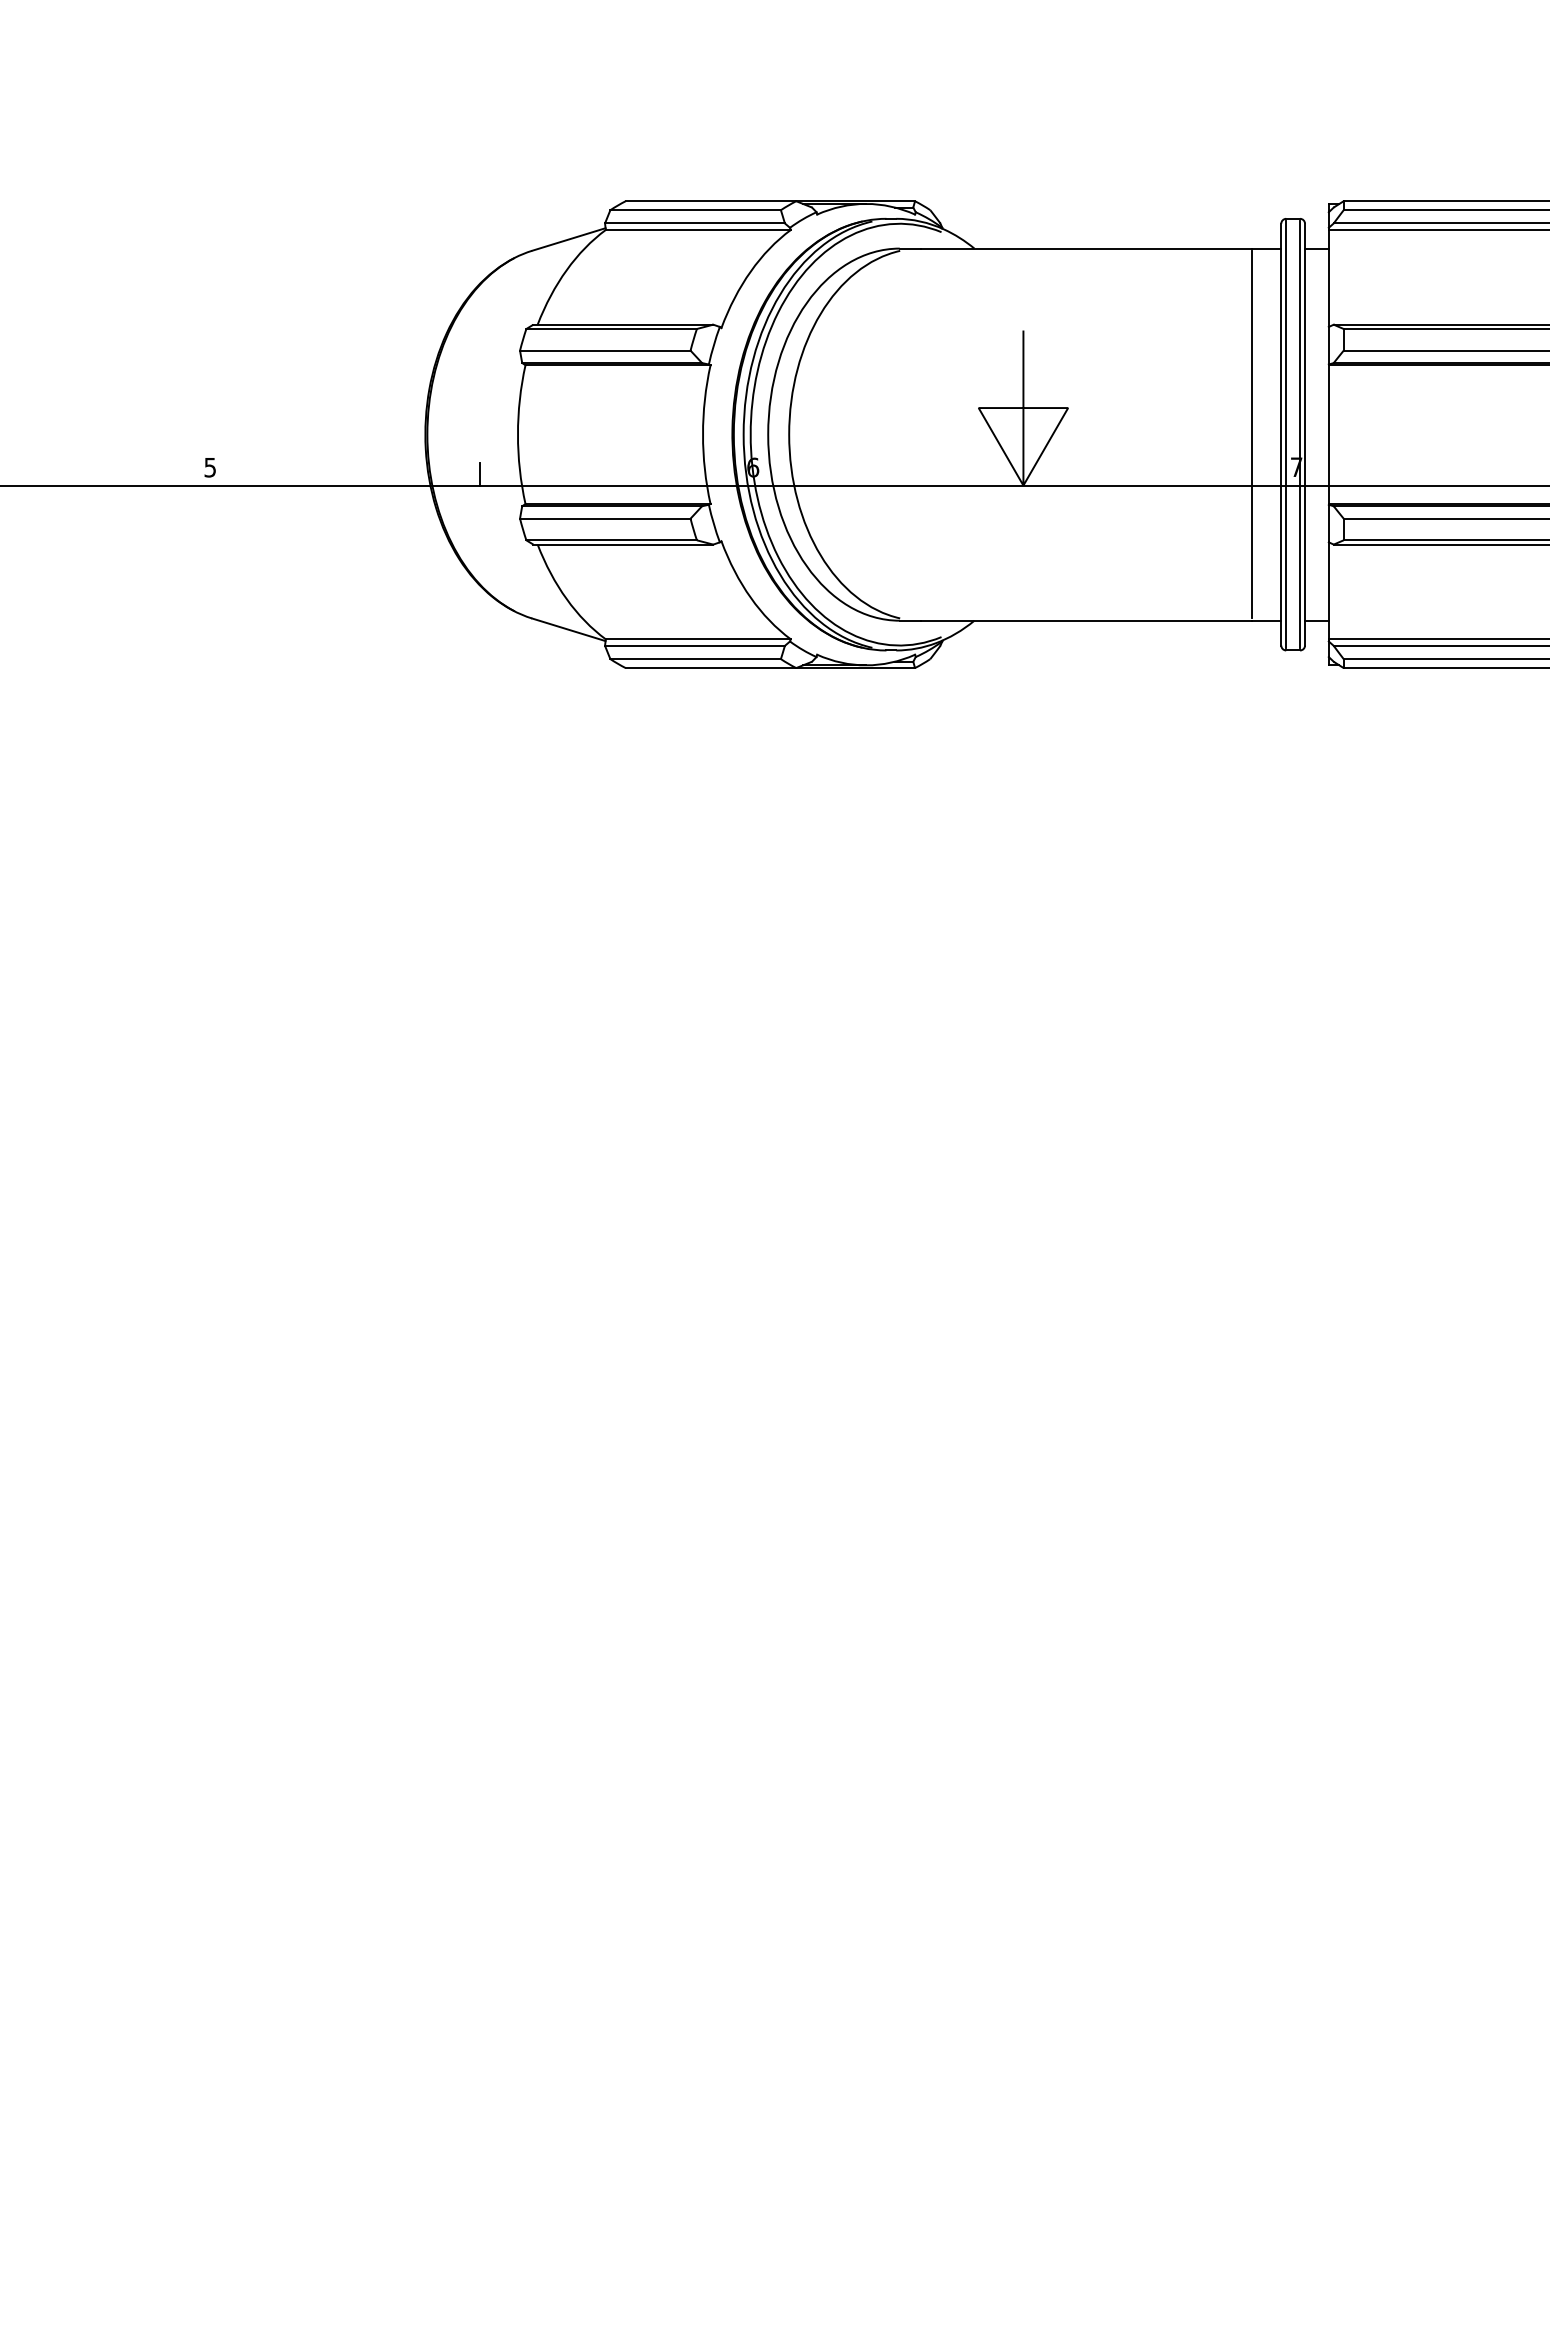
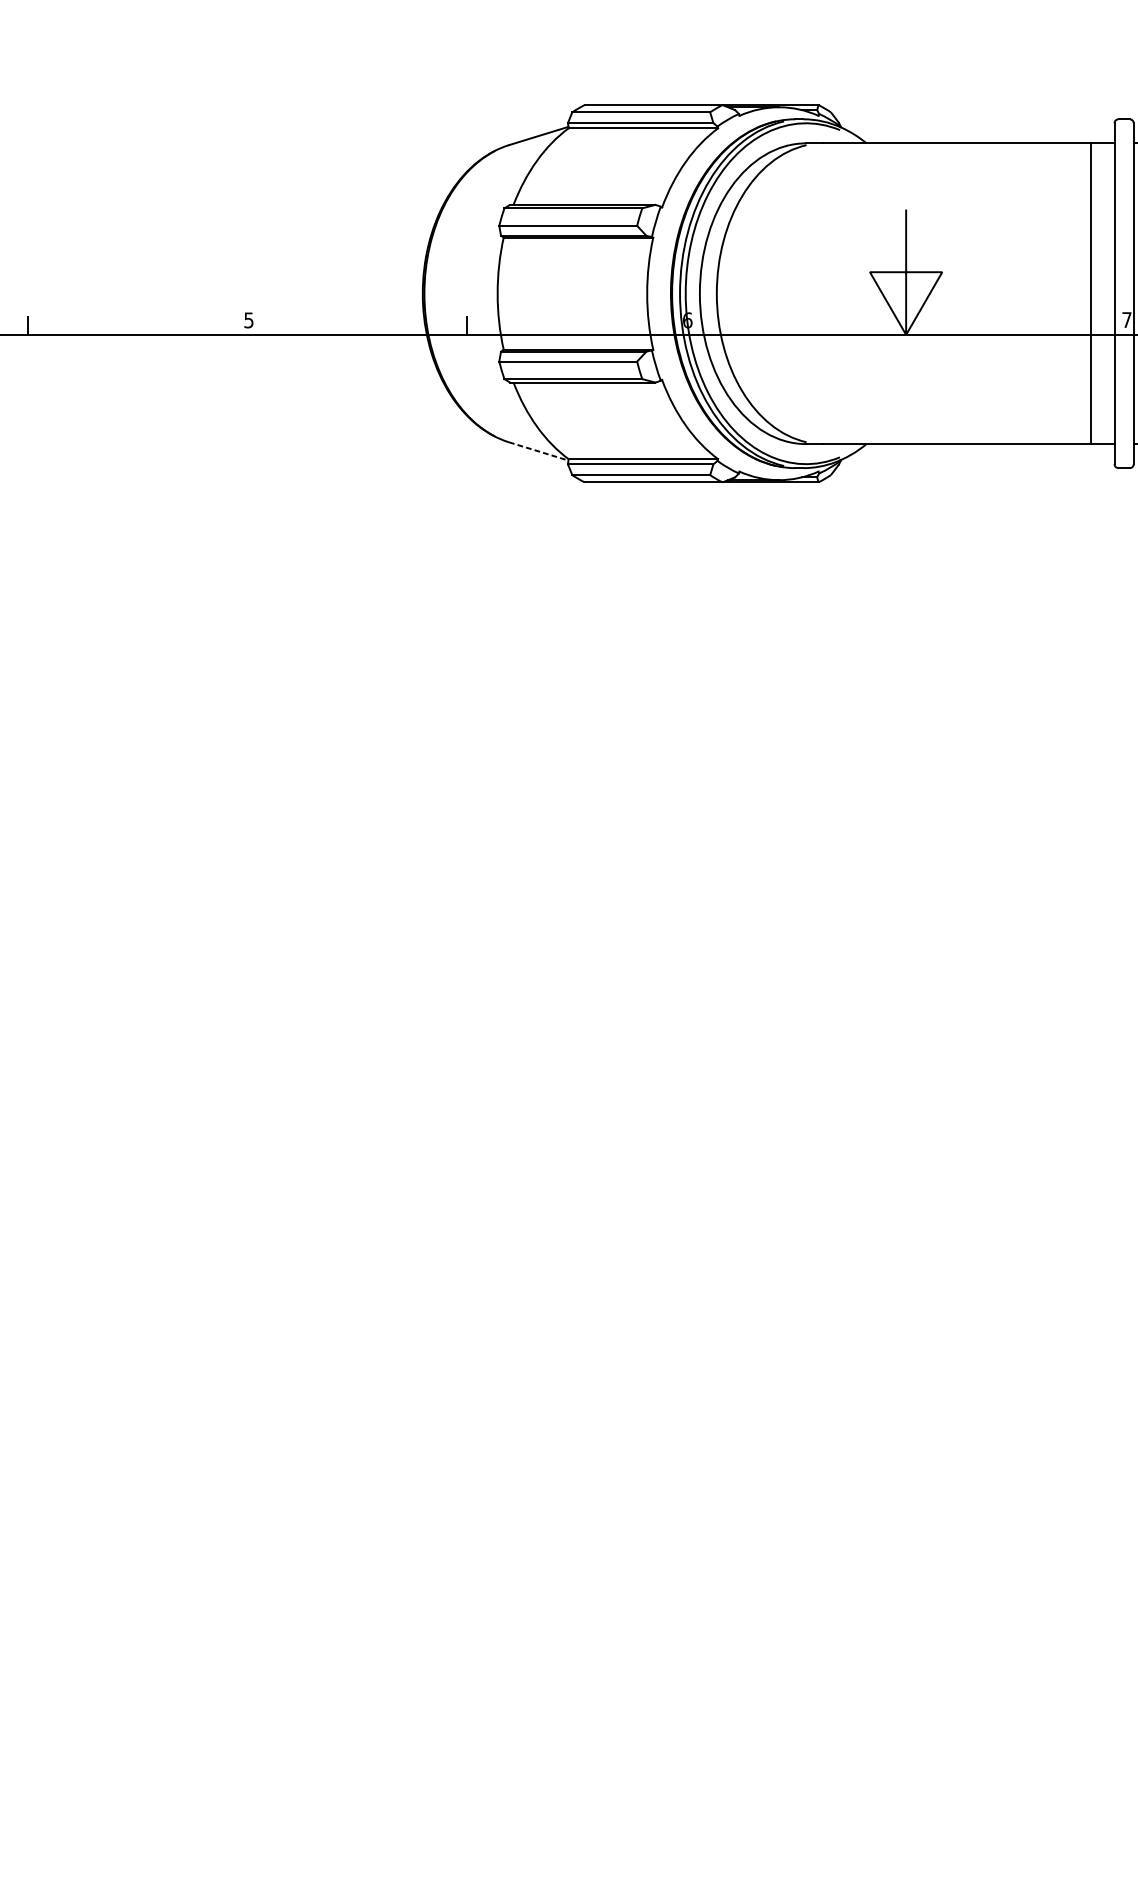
line: (1286, 434) -> (1118, 293), removed
line: (1300, 434) -> (1130, 293), removed
line: (569, 629) -> (539, 451), solid -> dashed

